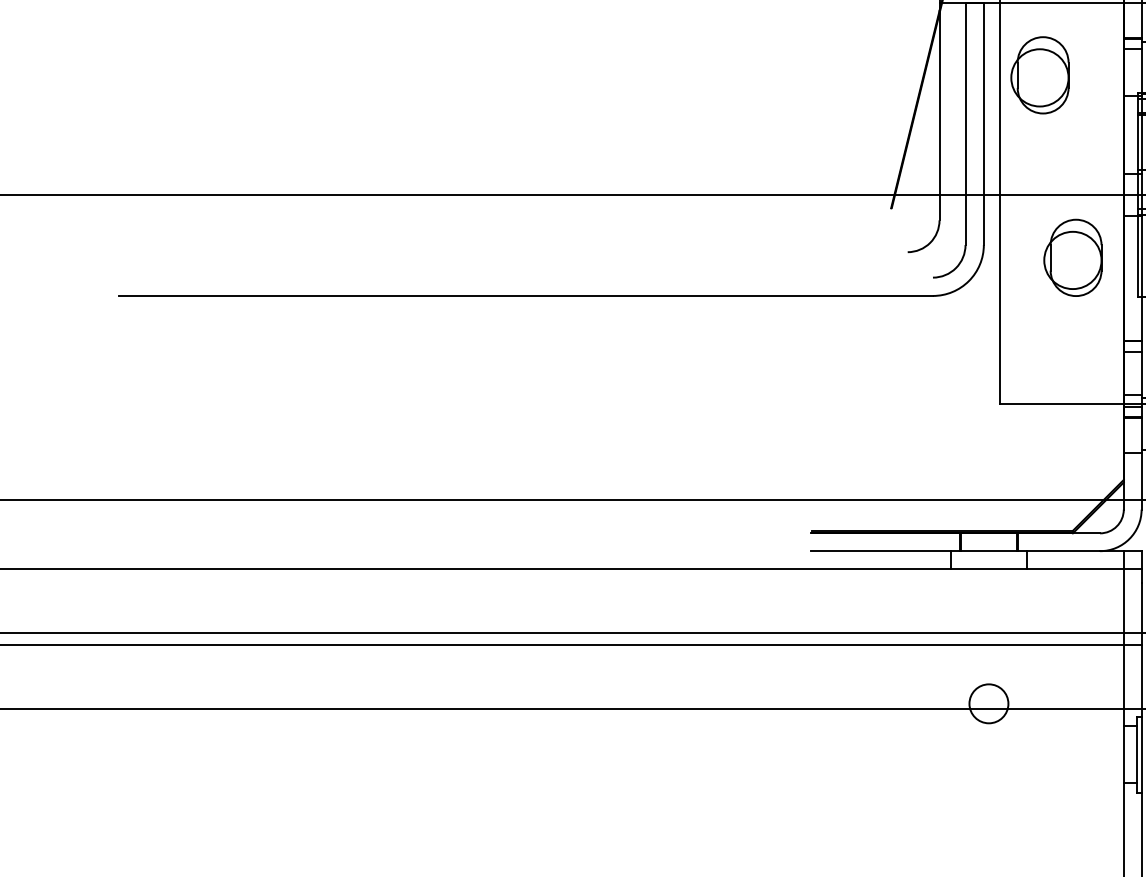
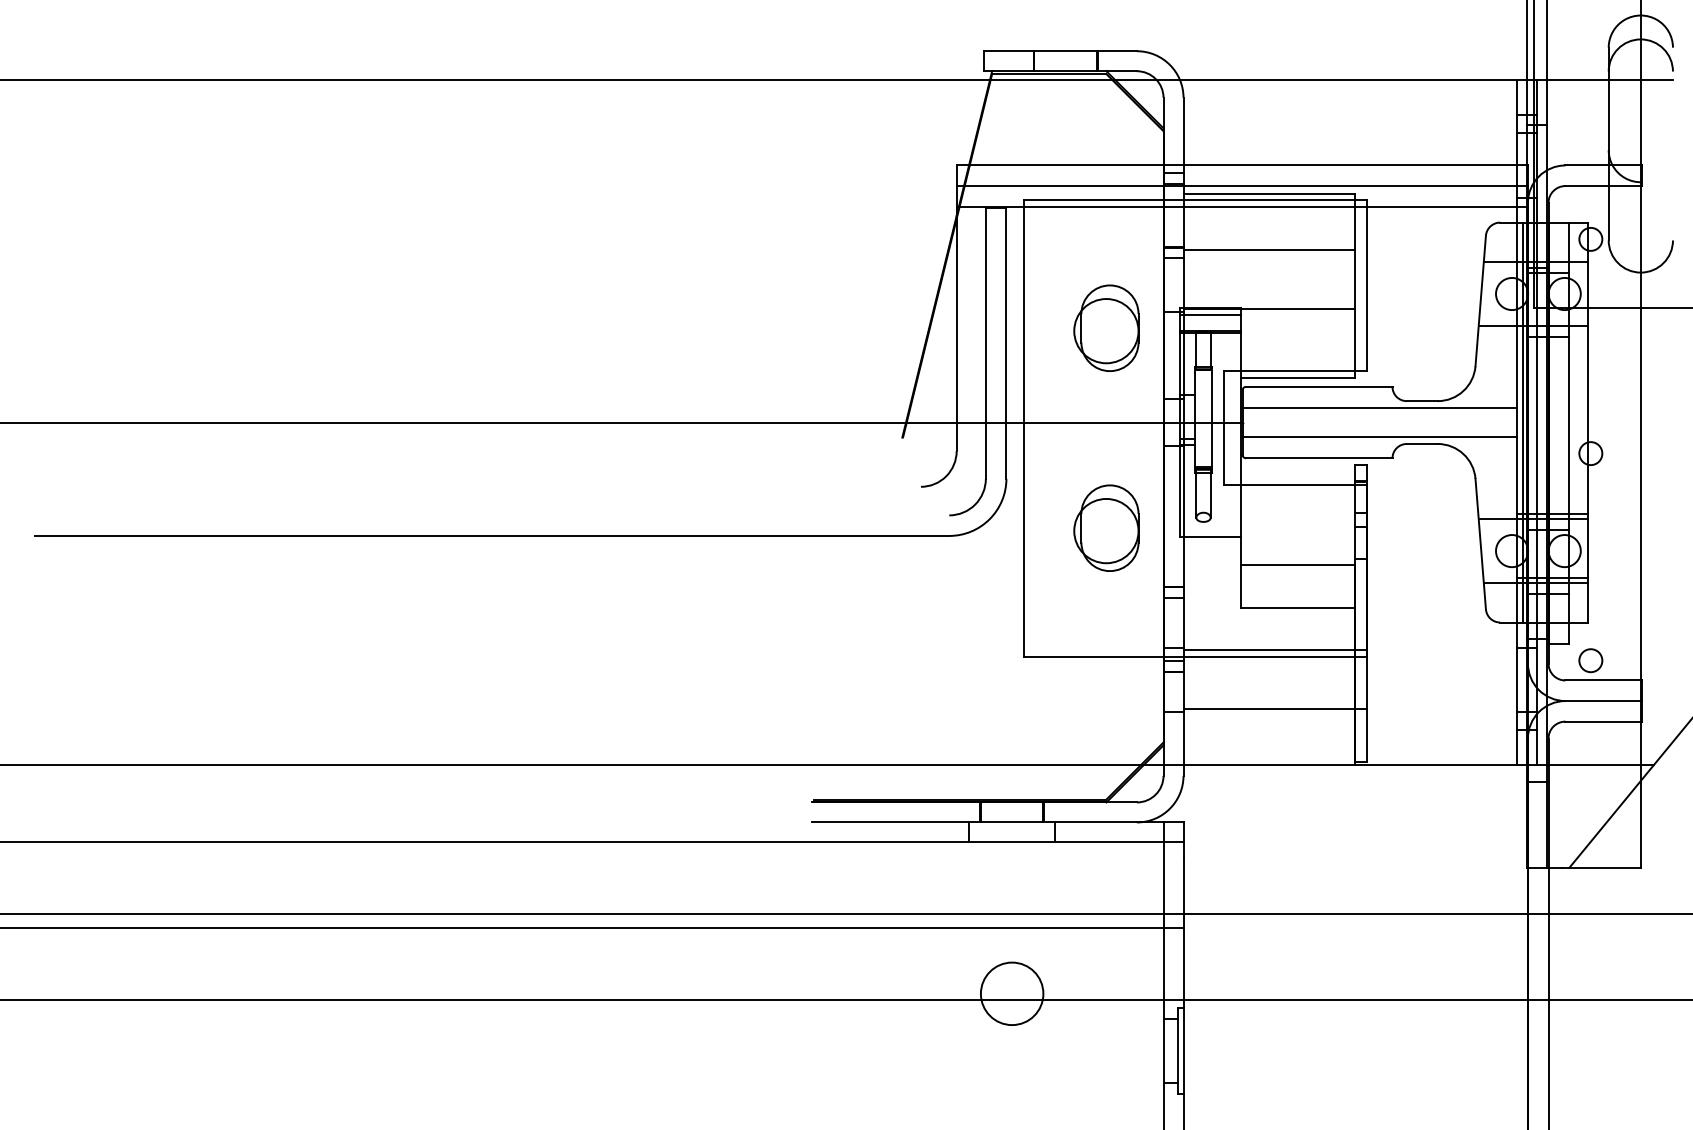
part: (1040, 74) -> (1106, 327), moved
part: (1072, 257) -> (1106, 527), moved
circle: (988, 703) -> (1011, 993), size x1.43

